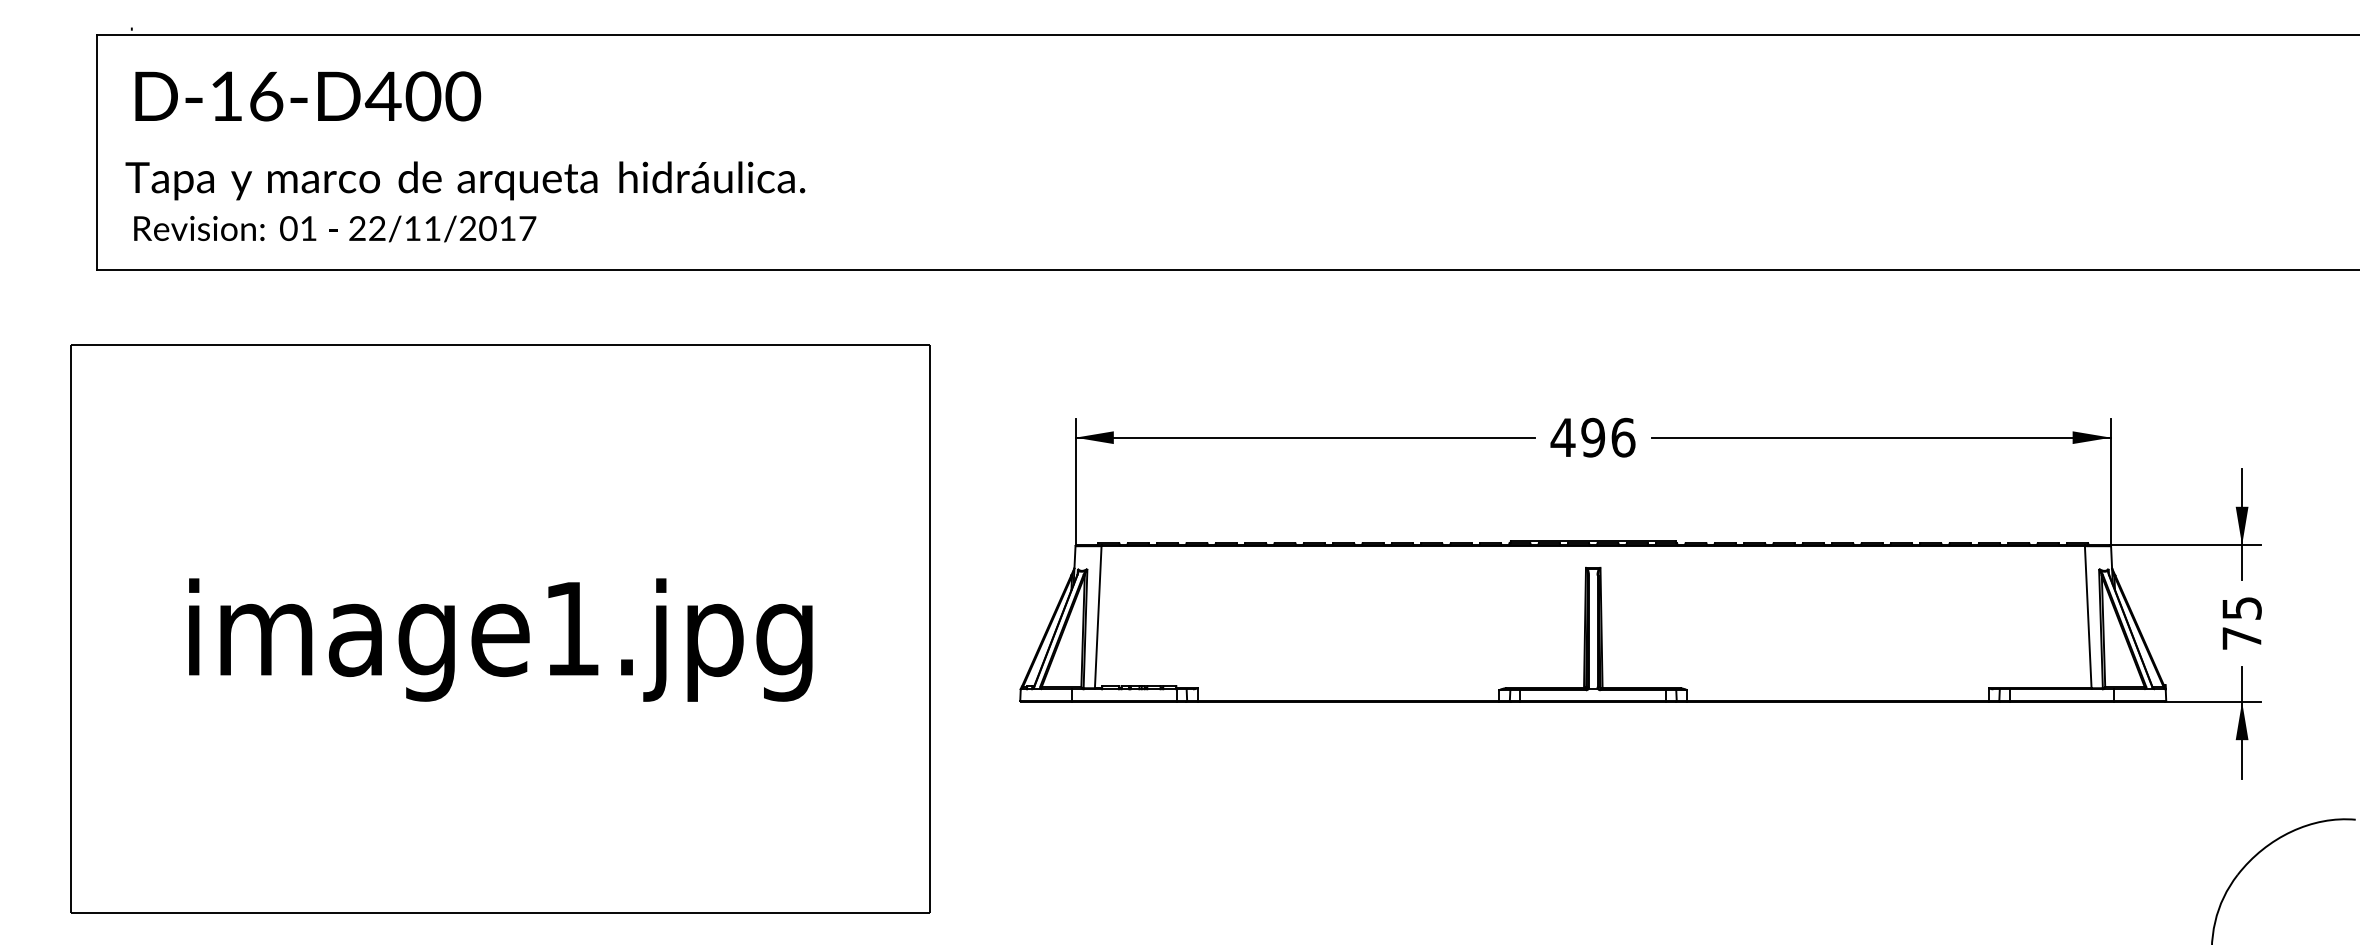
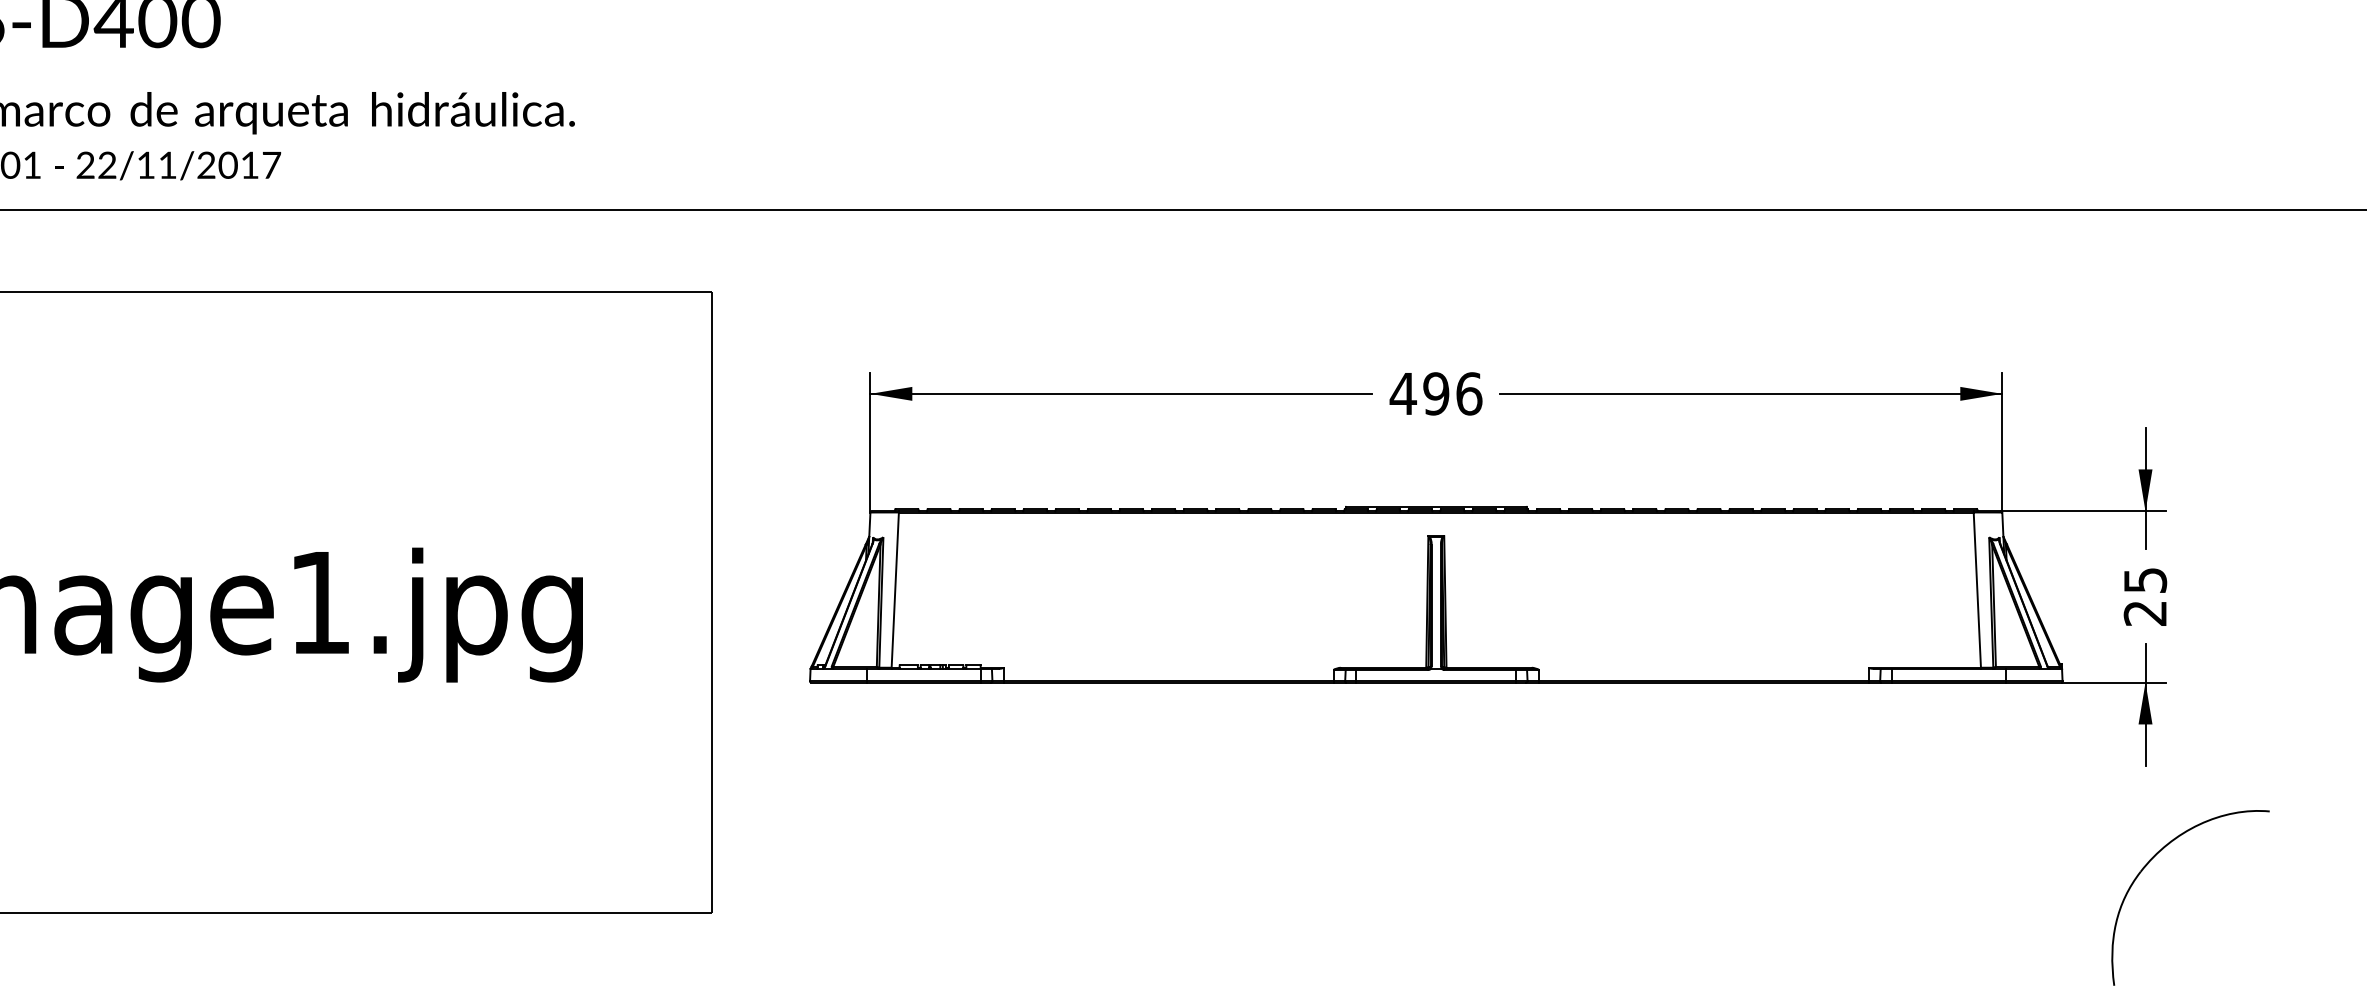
text: (2241, 638) -> (2144, 613), 75 -> 25

